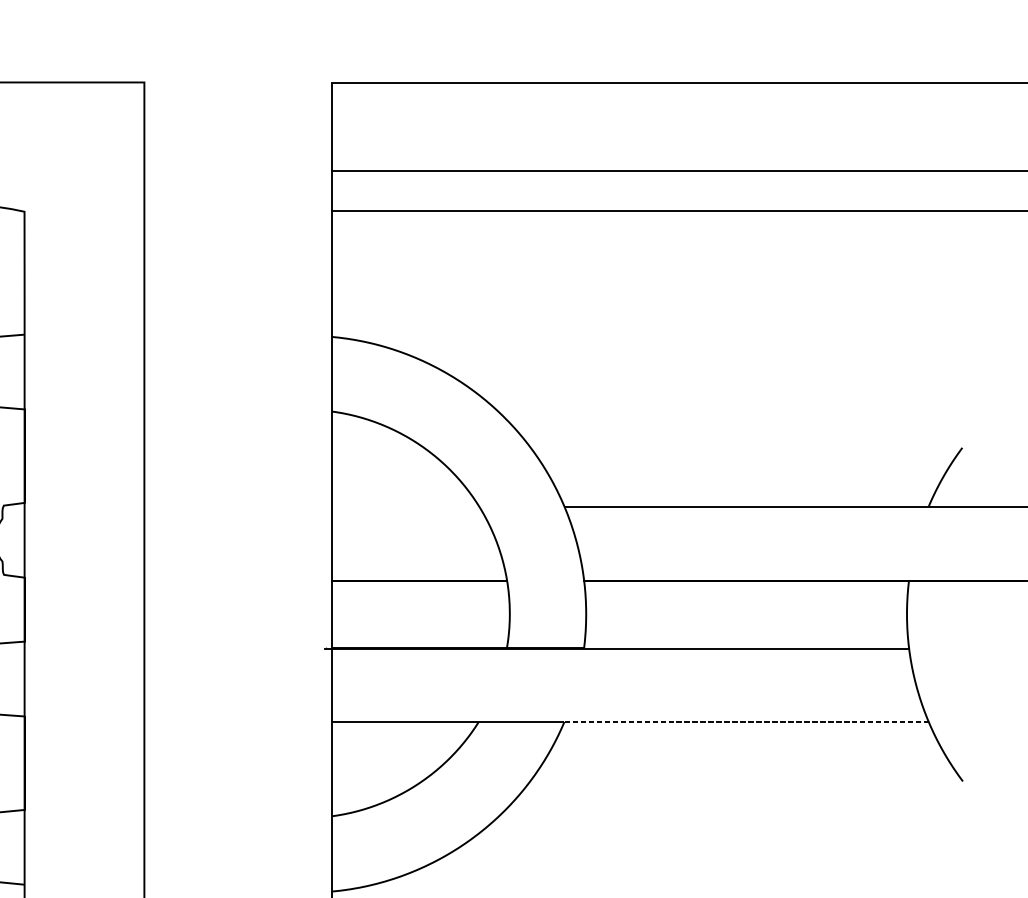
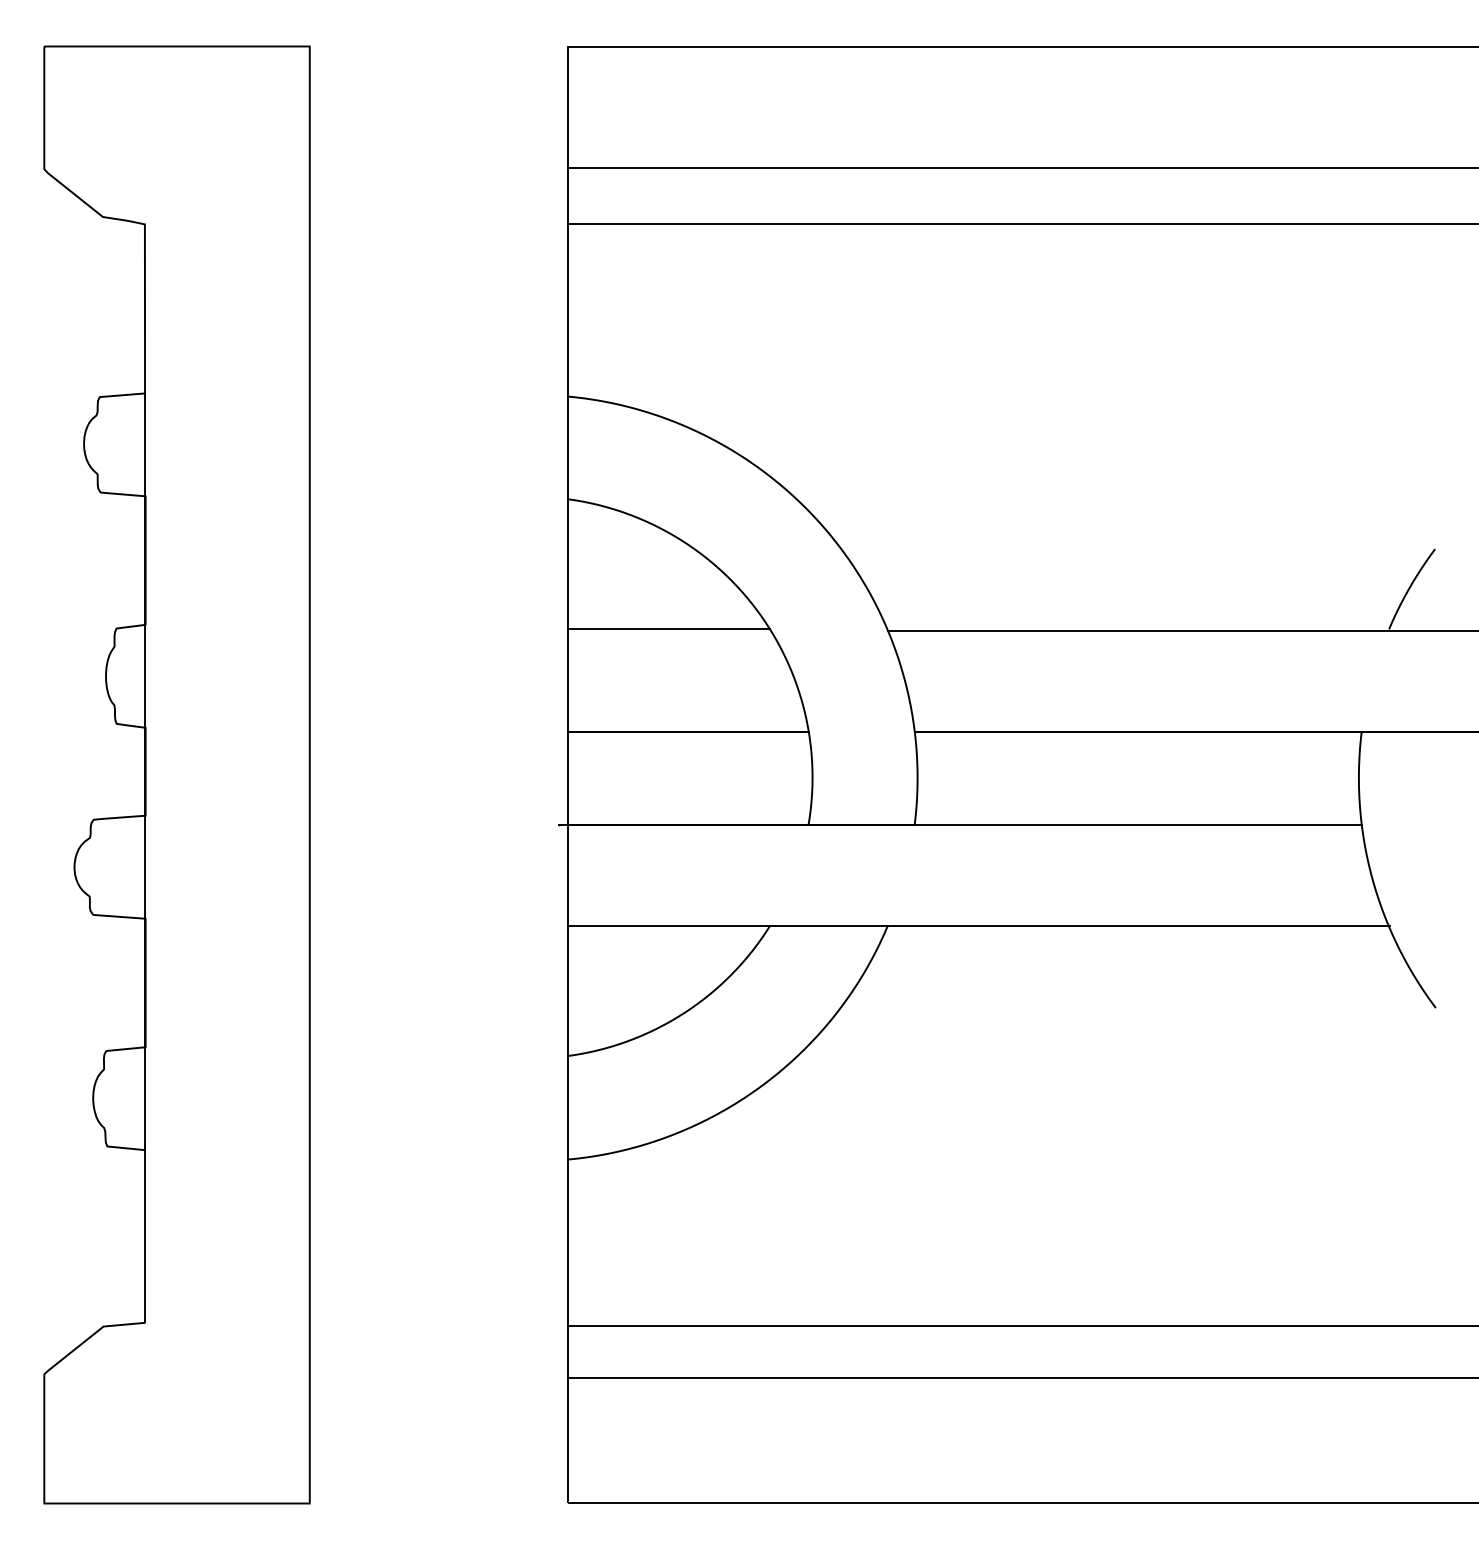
line: (405, 506) -> (668, 629), added
line: (746, 722) -> (1138, 926), dashed -> solid

